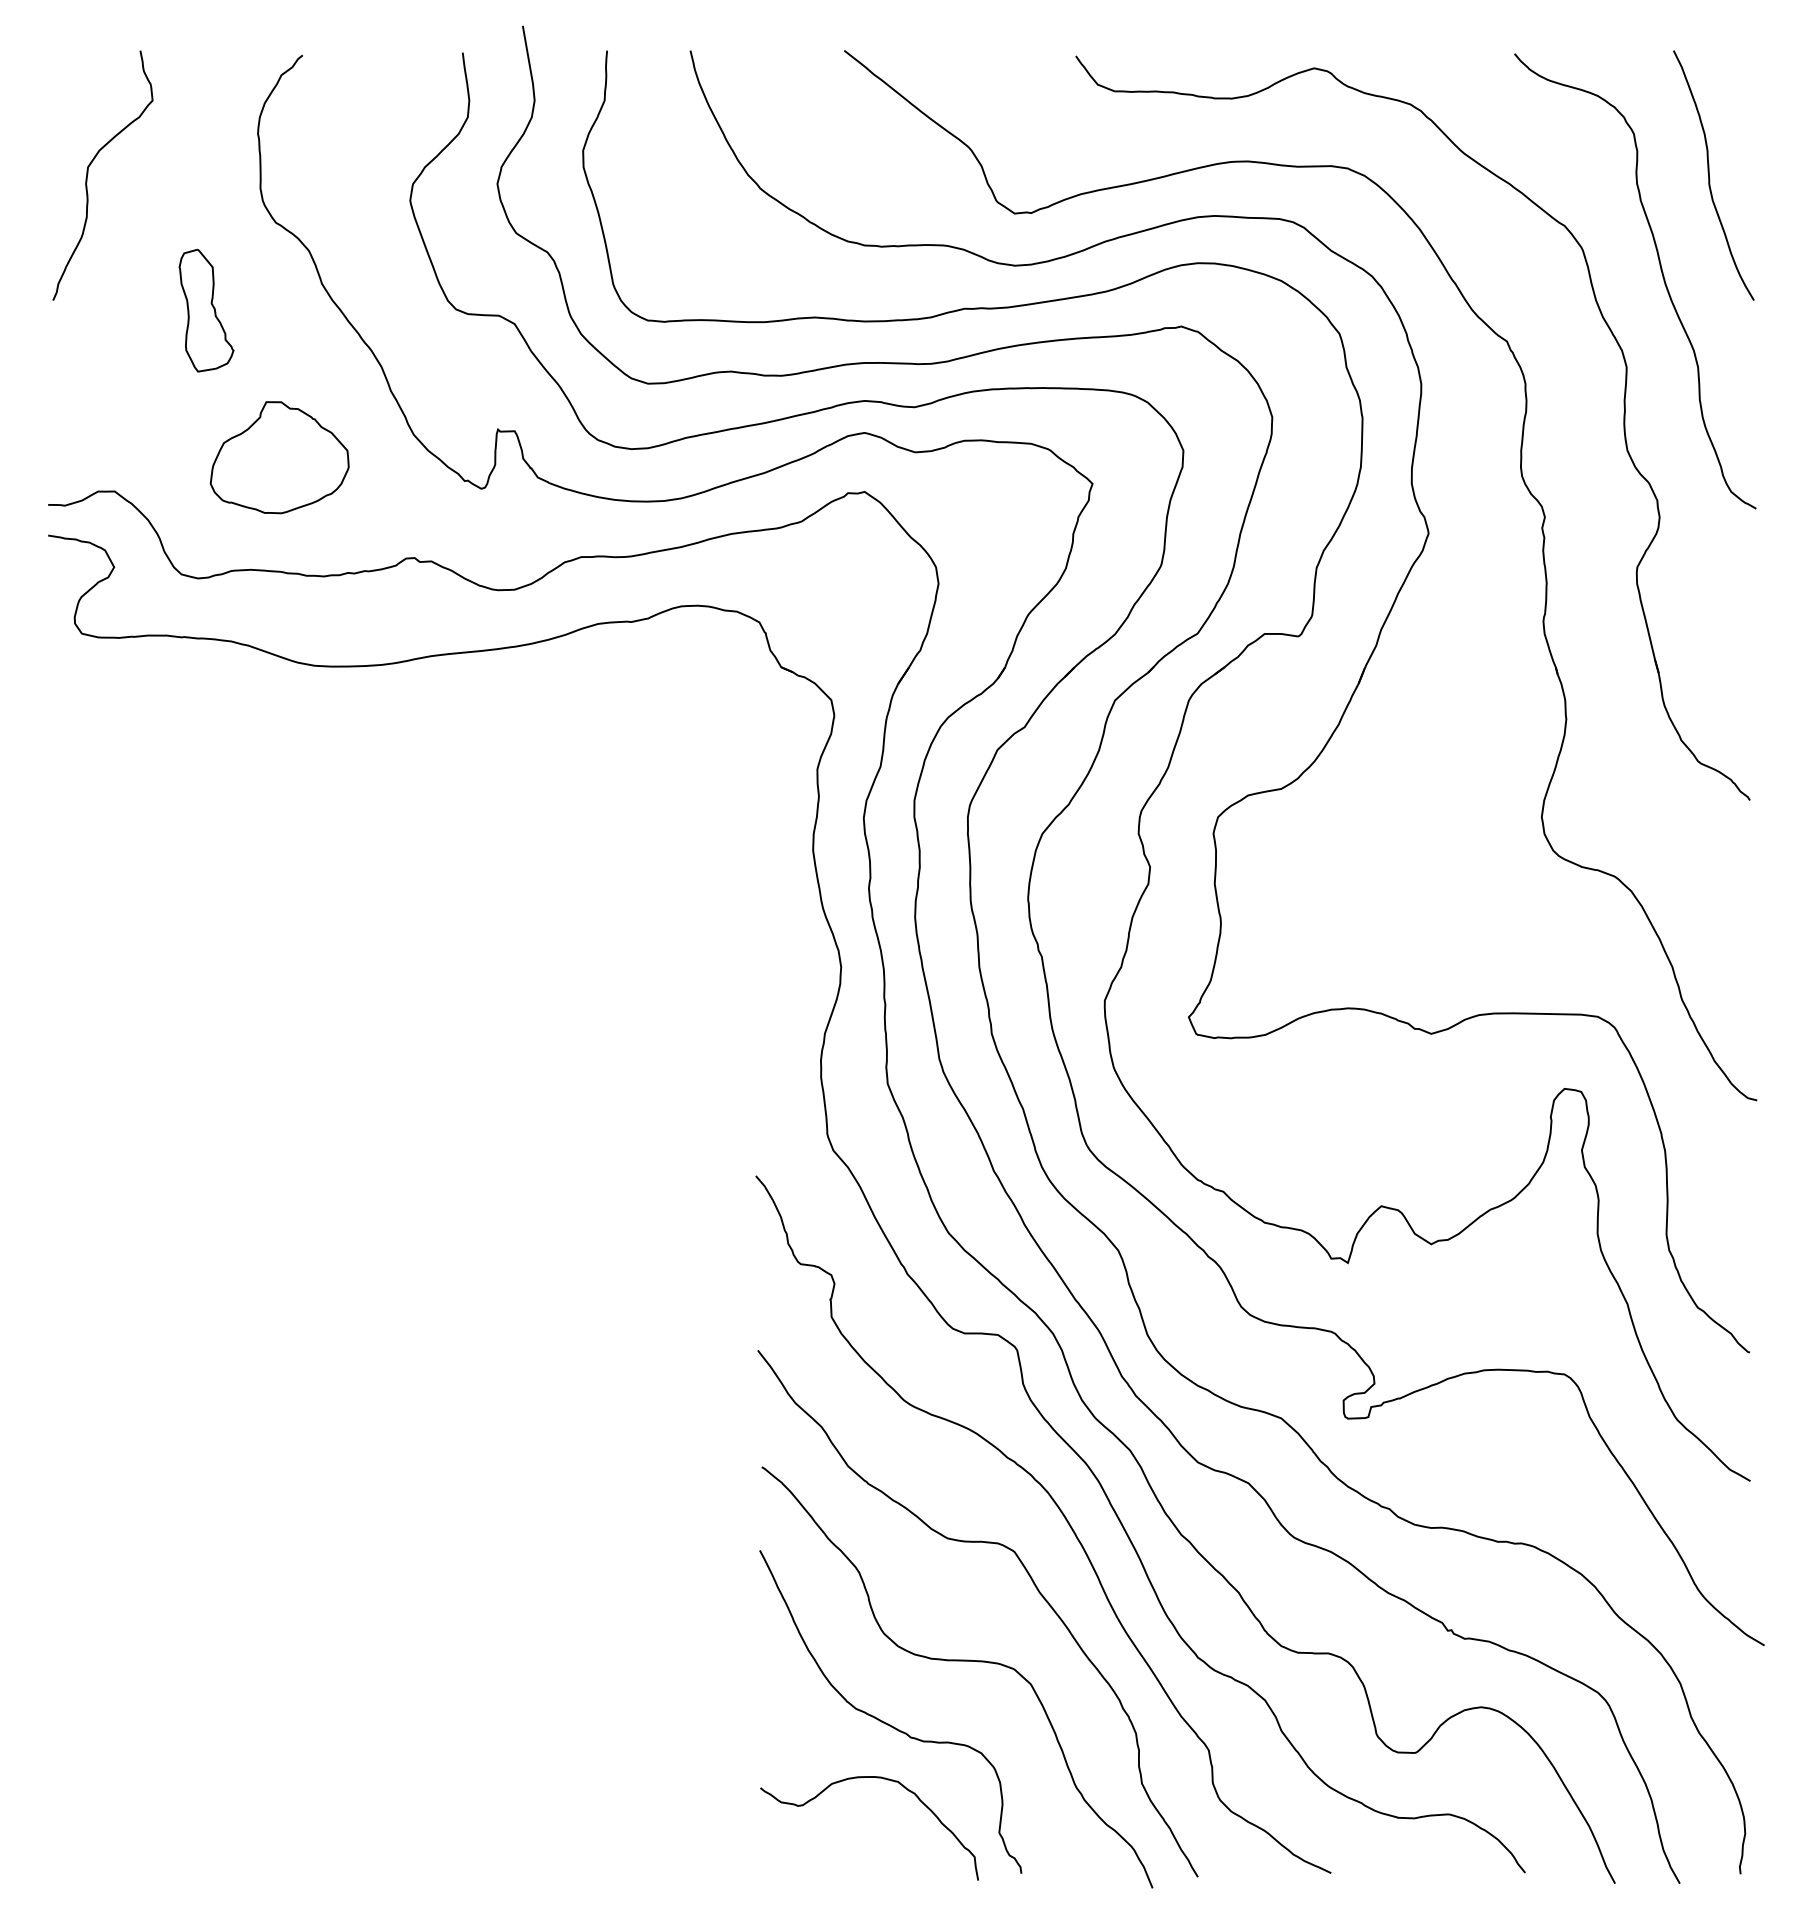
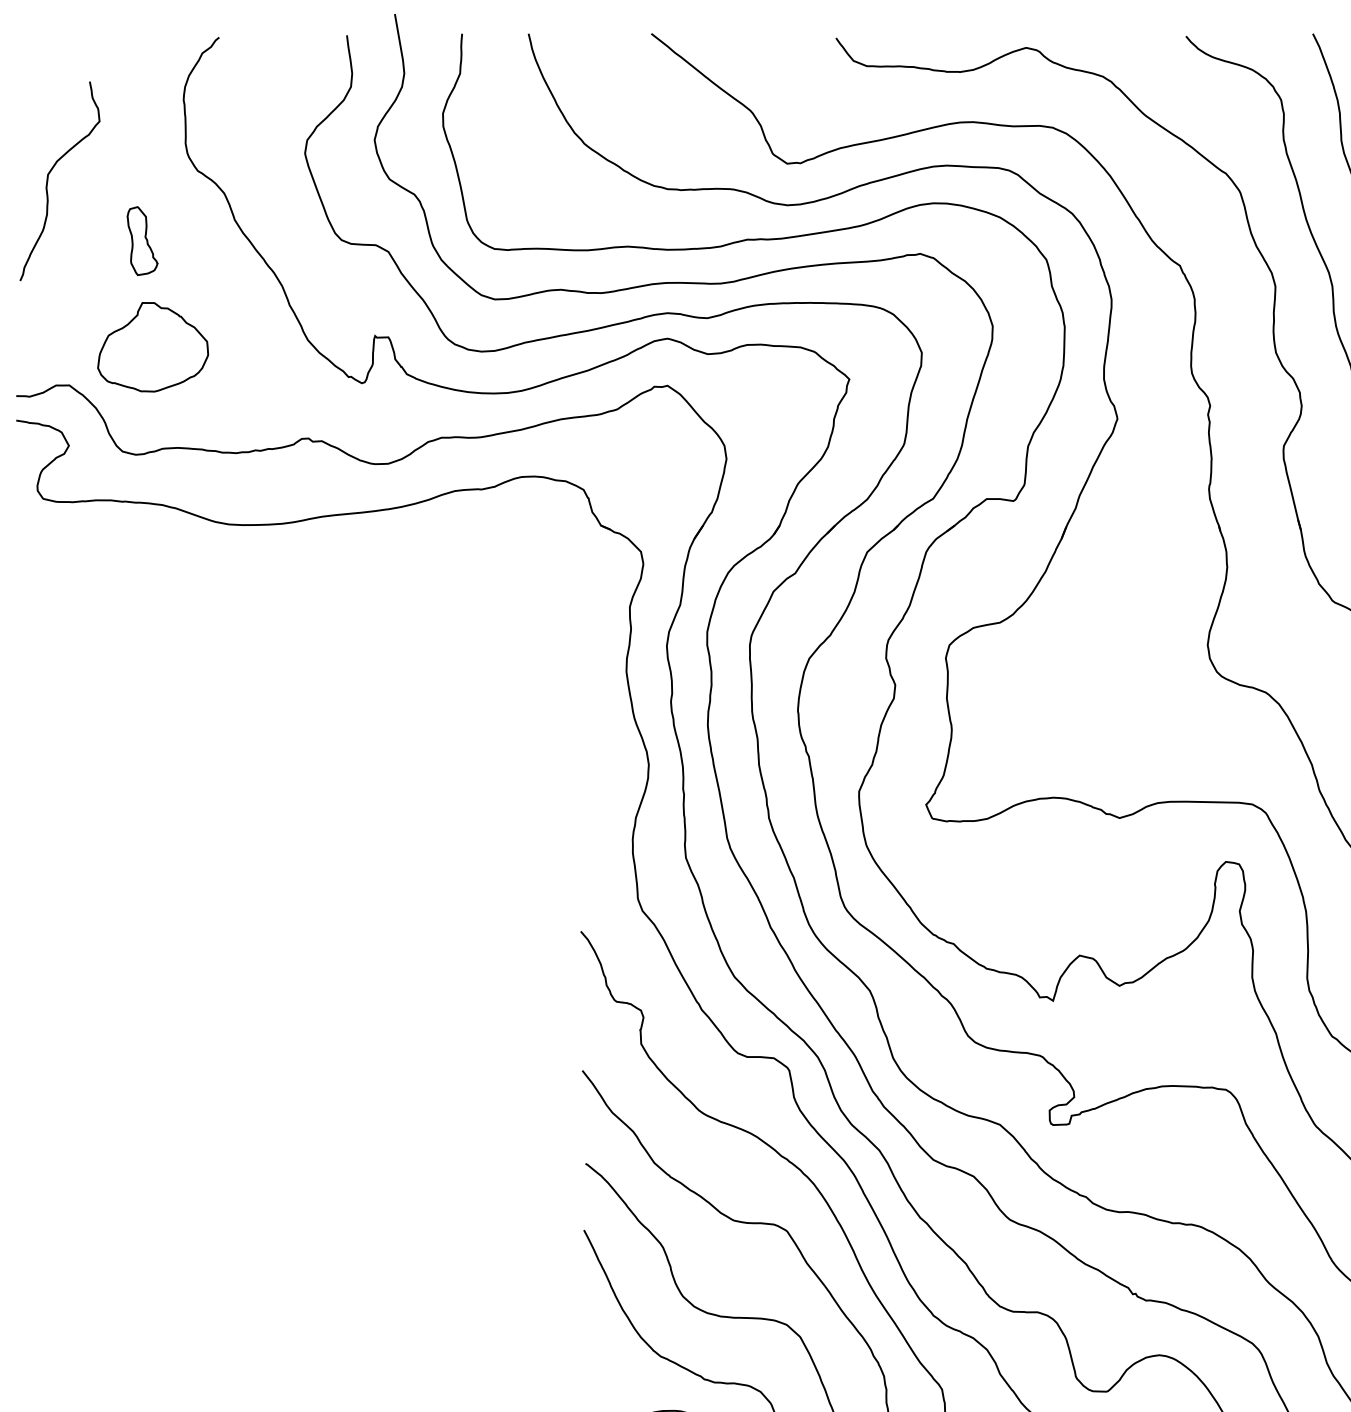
curve: (88, 174) -> (48, 180), moved
part: (206, 310) -> (142, 241), size x0.7
part: (279, 457) -> (152, 347), moved

